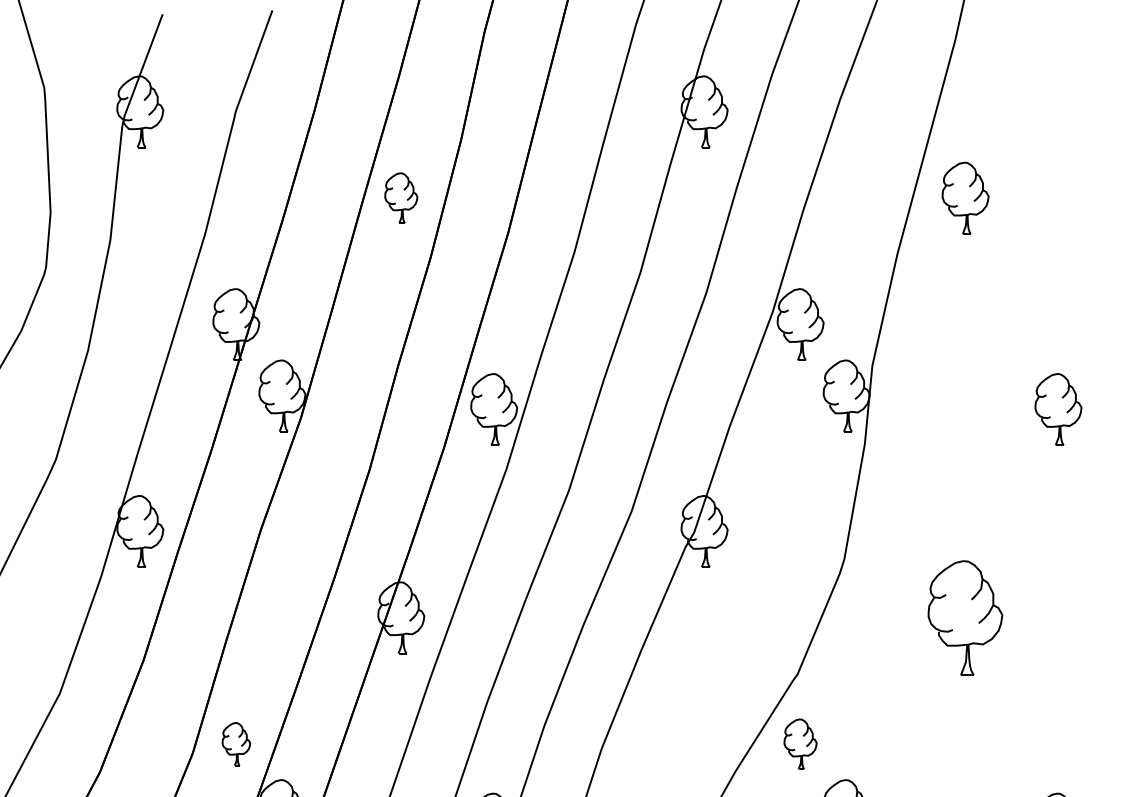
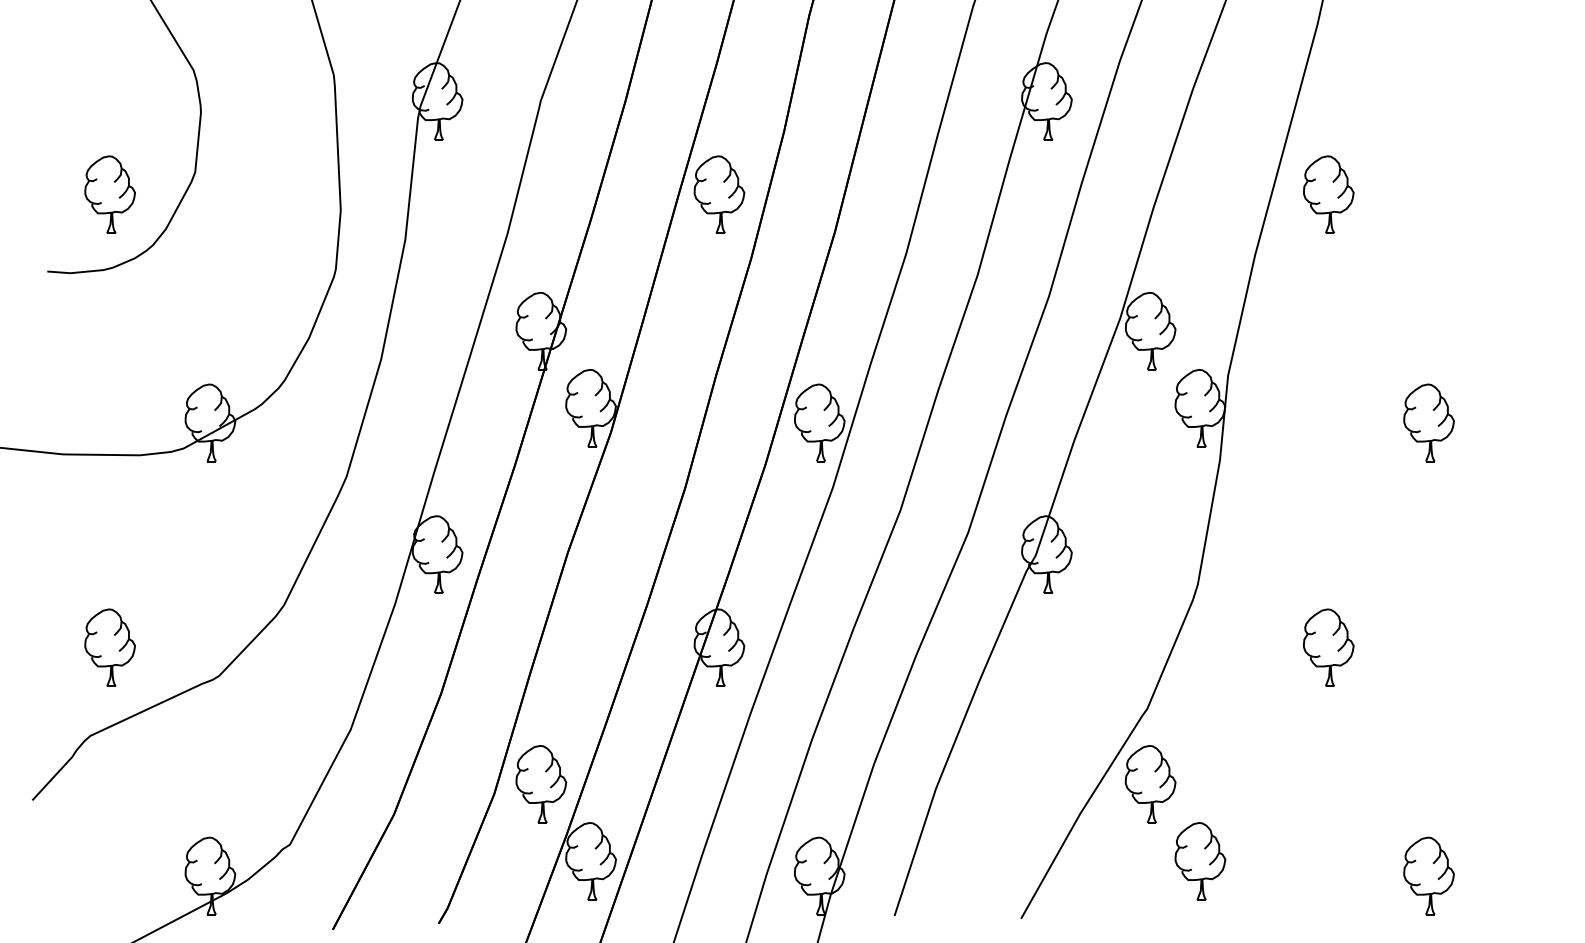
part: (401, 198) -> (719, 194), size x1.43
part: (965, 617) -> (1328, 647), size x0.62
part: (236, 744) -> (541, 784), size x1.67
part: (800, 744) -> (1150, 784), size x1.43

